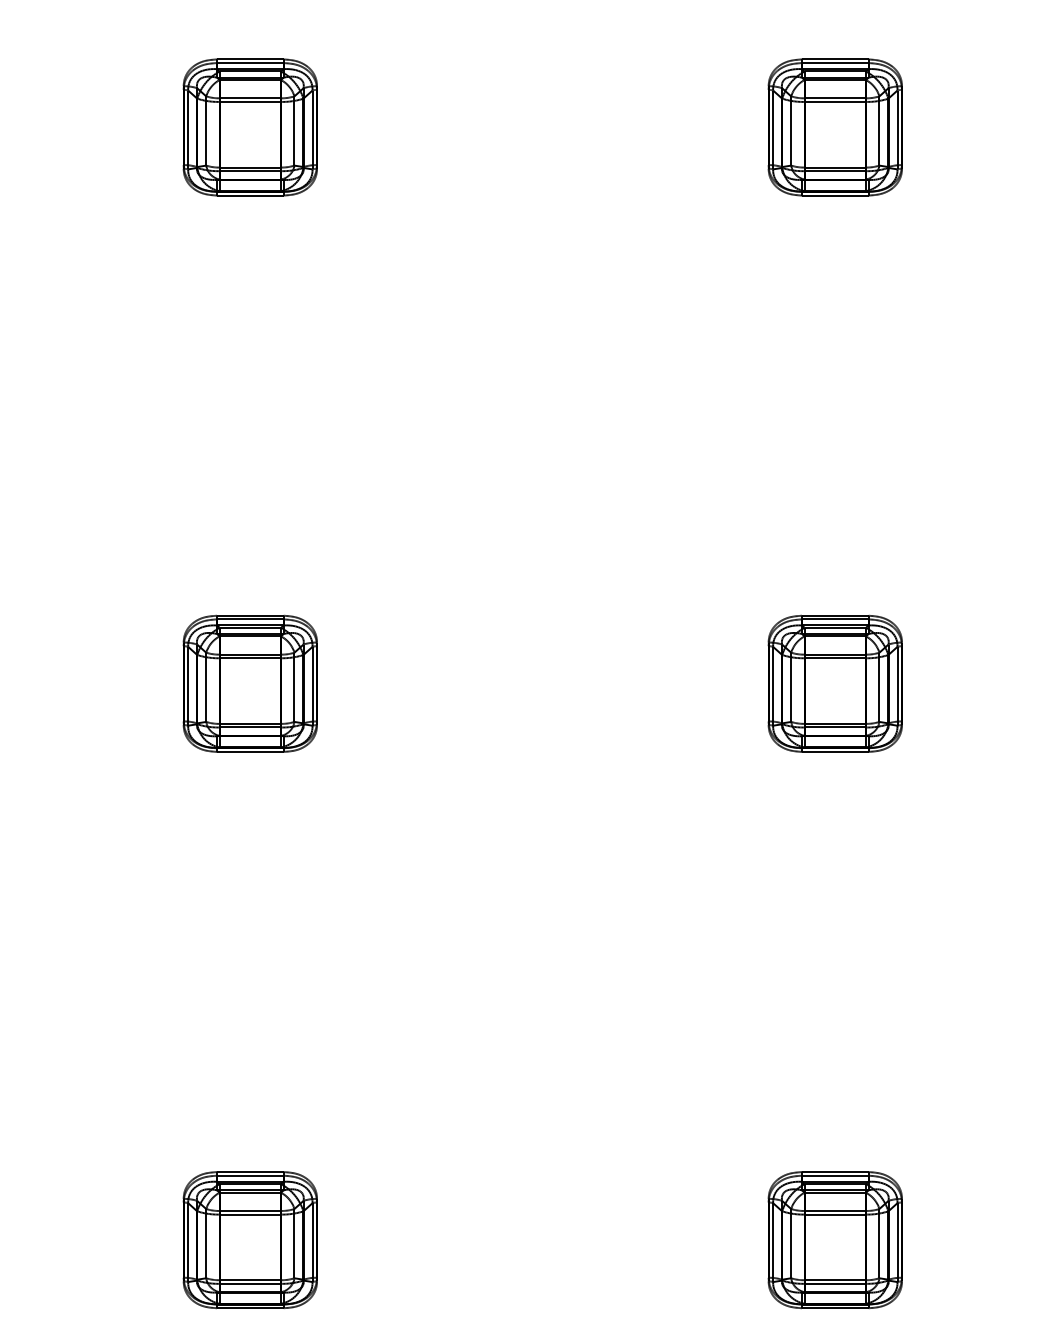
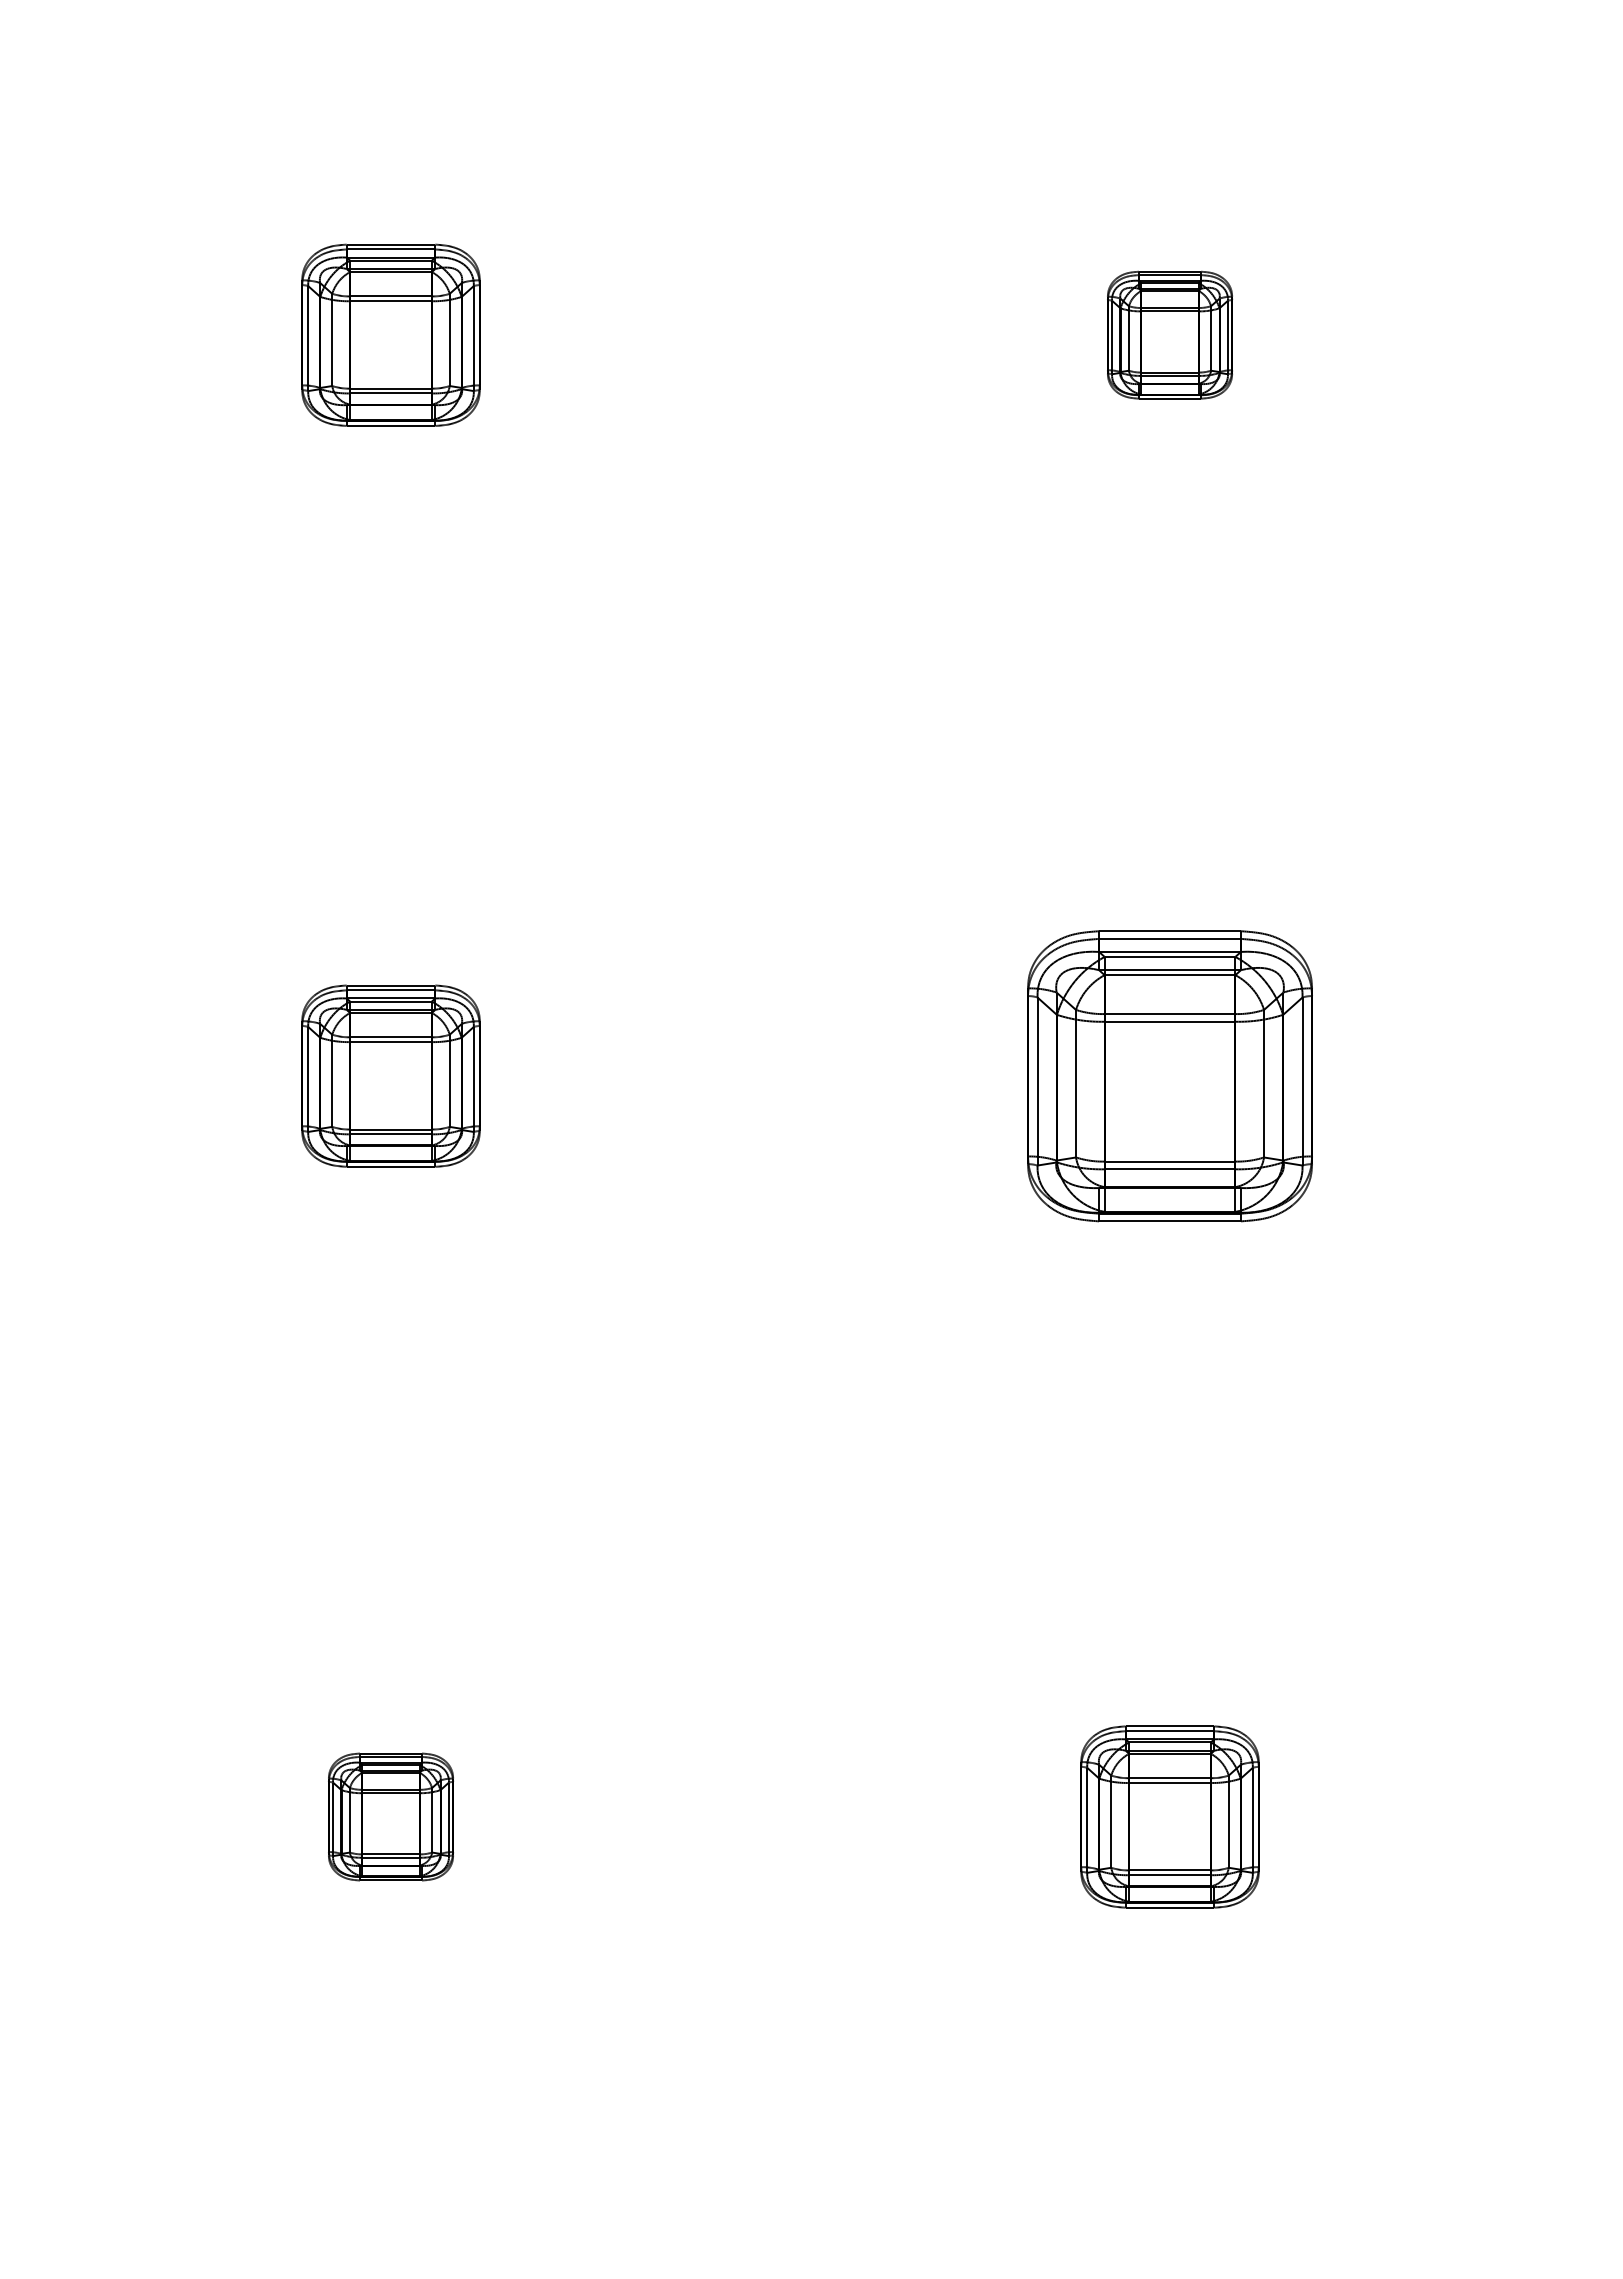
part: (834, 126) -> (1169, 334), size x0.7
part: (834, 683) -> (1169, 1075), size x1.6
part: (249, 1239) -> (390, 1816), size x0.7

